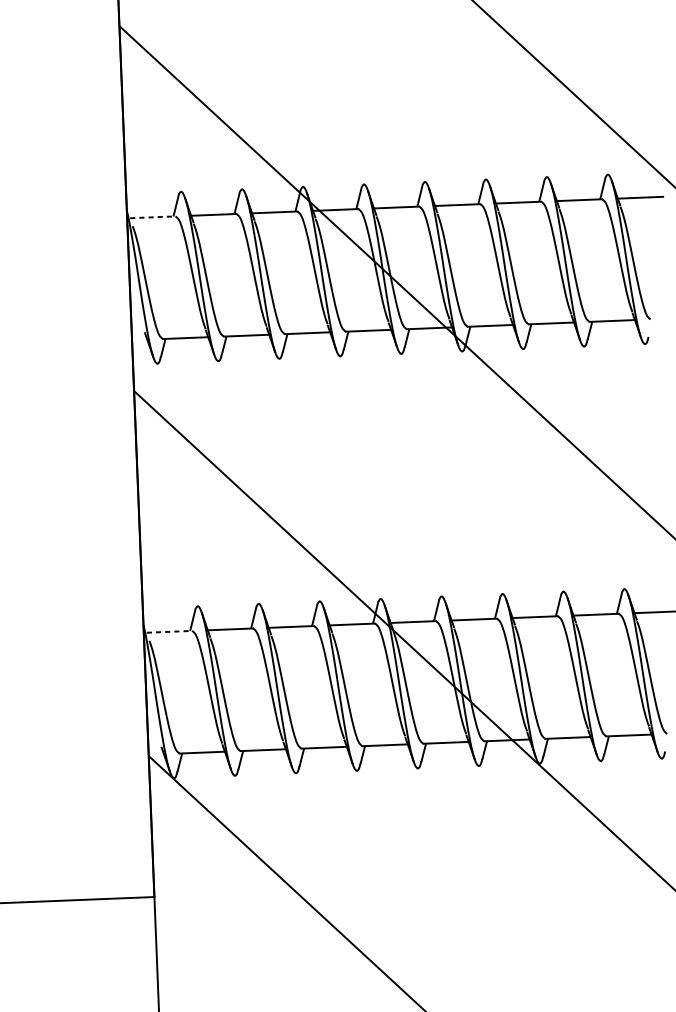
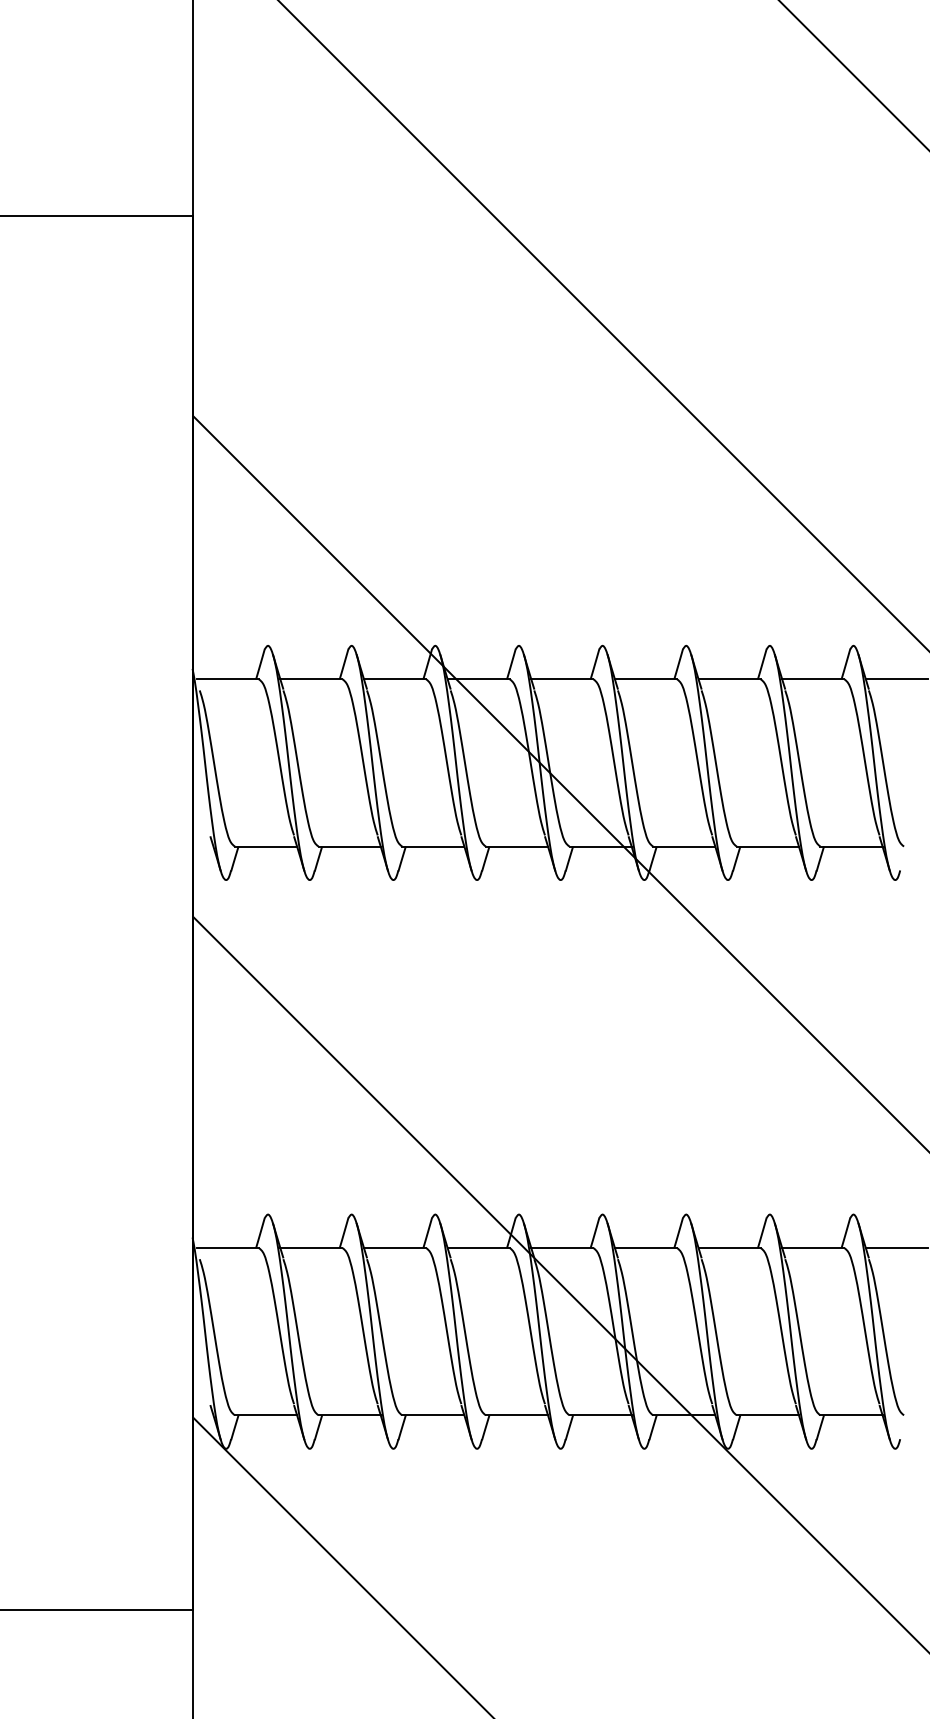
line: (153, 217) -> (228, 679), dashed -> solid
line: (170, 632) -> (228, 1248), dashed -> solid

